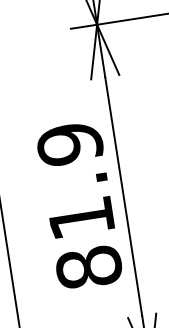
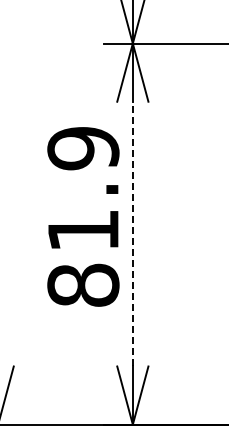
line: (123, 196) -> (132, 233), solid -> dashed
text: (79, 205) -> (83, 216), moved

